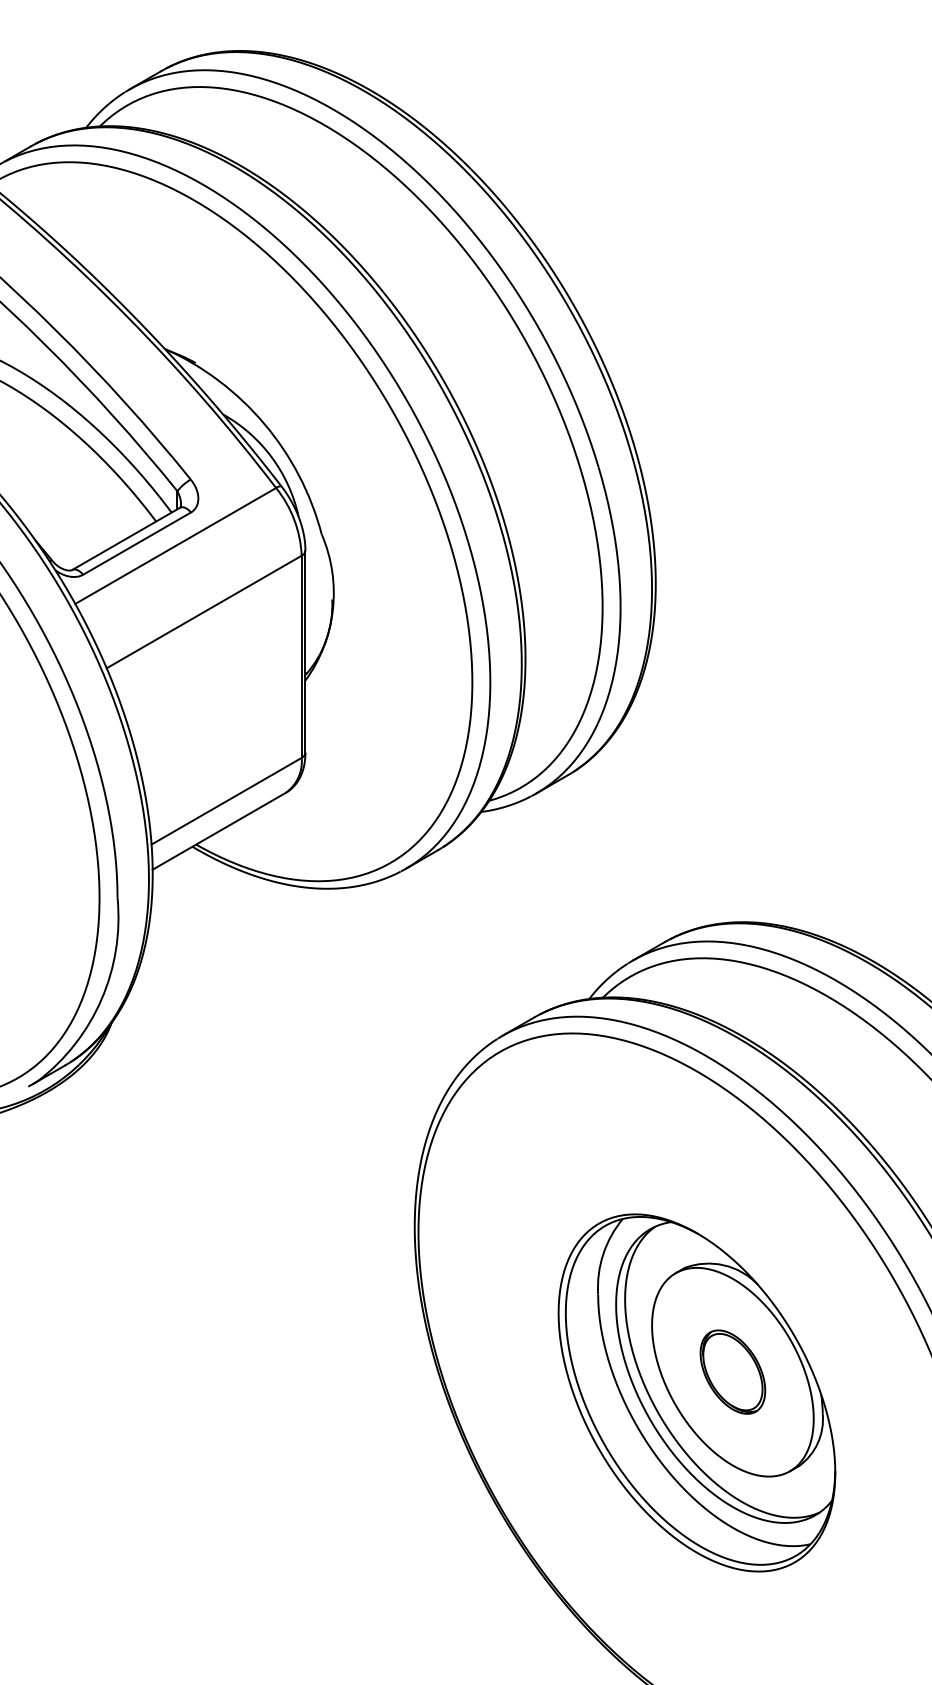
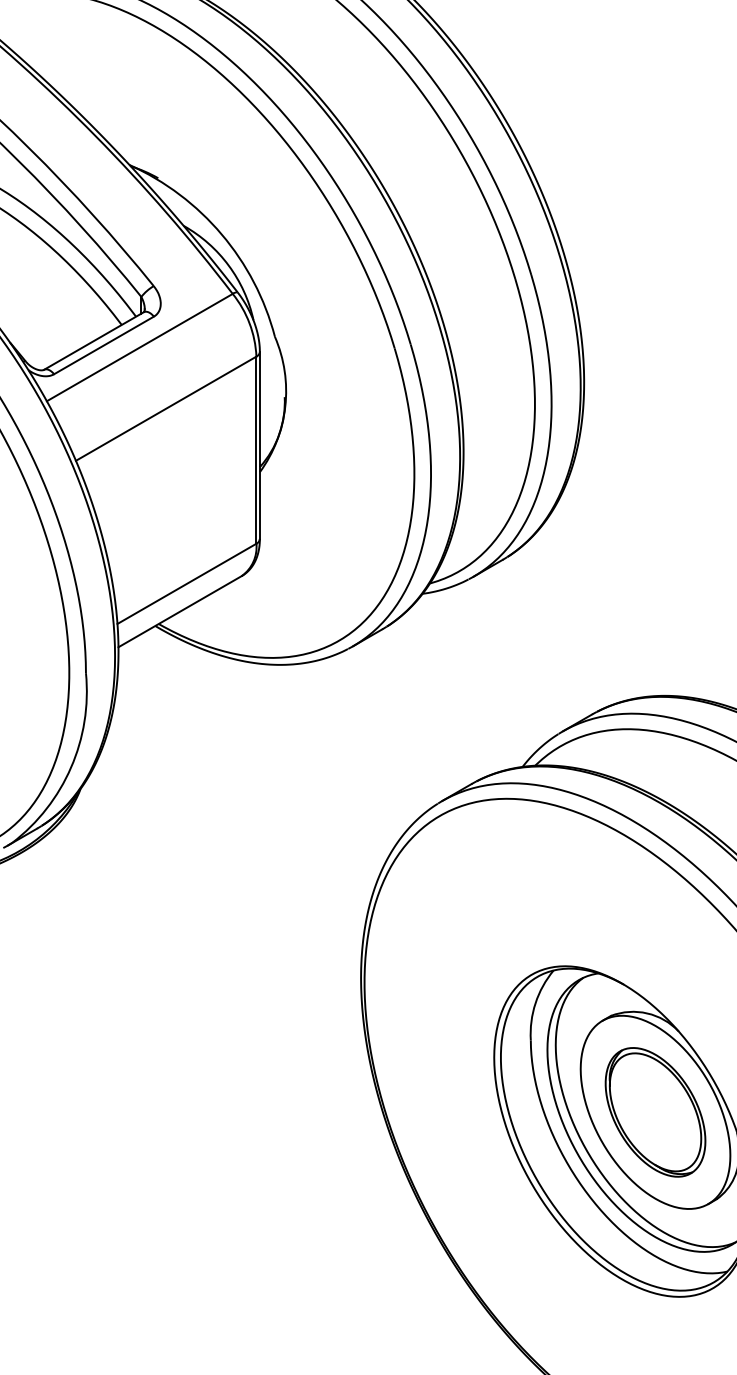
part: (732, 1371) -> (655, 1111), size x1.67

